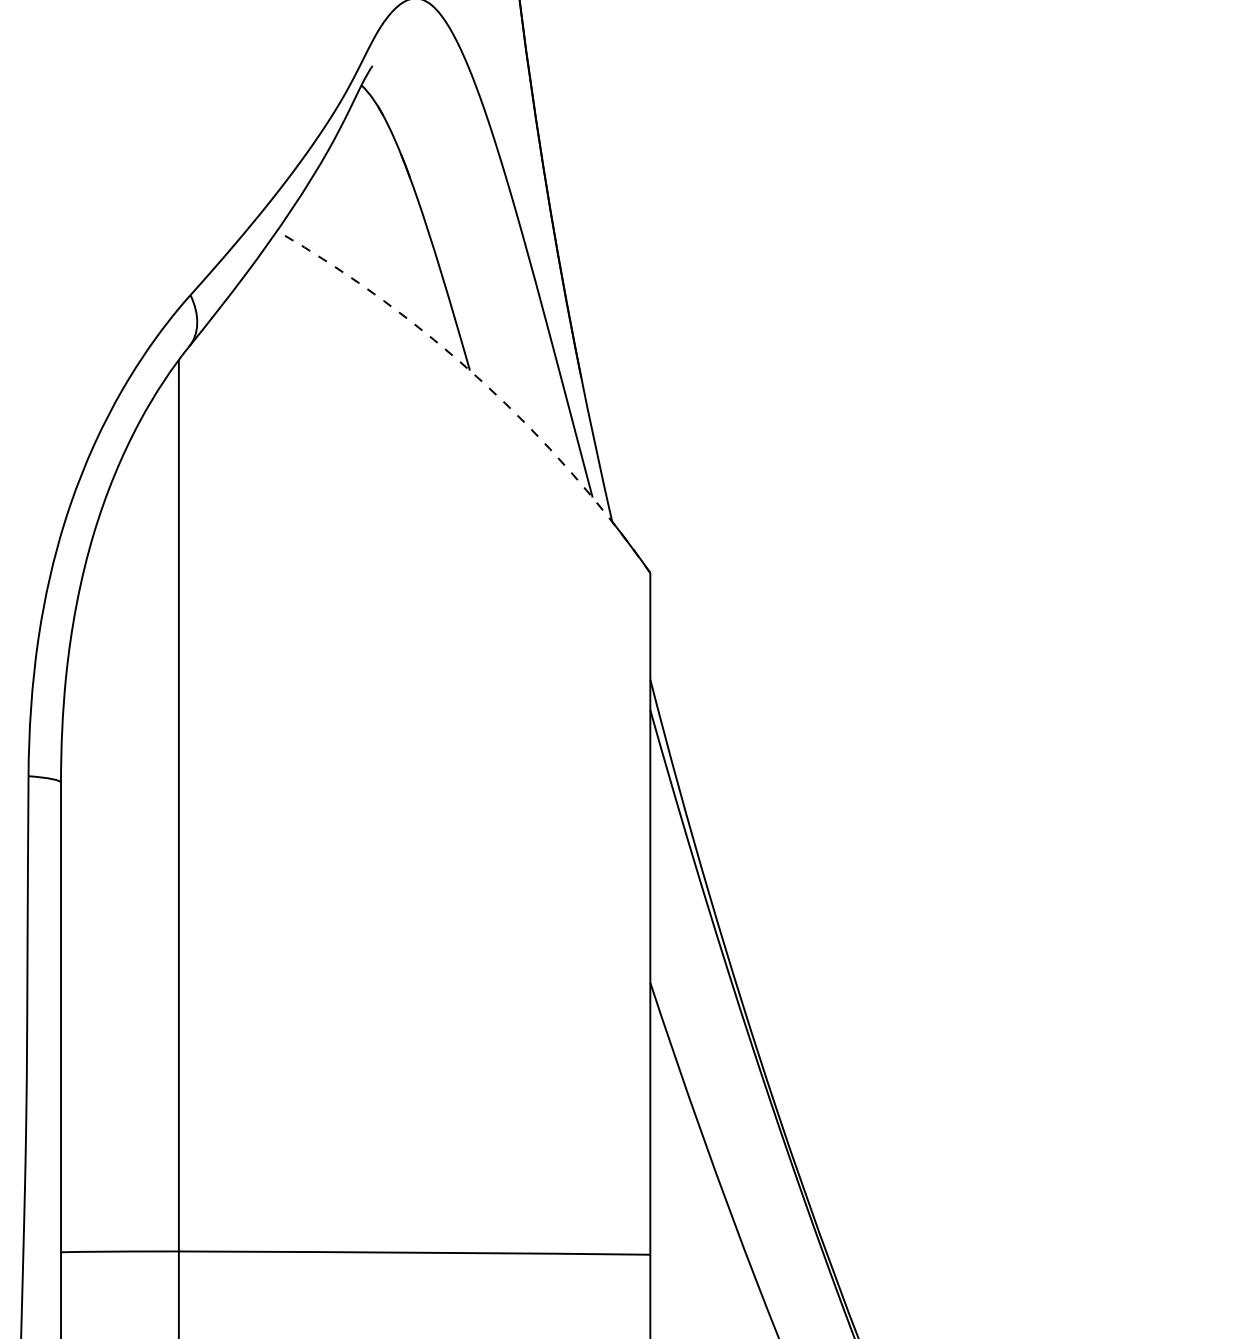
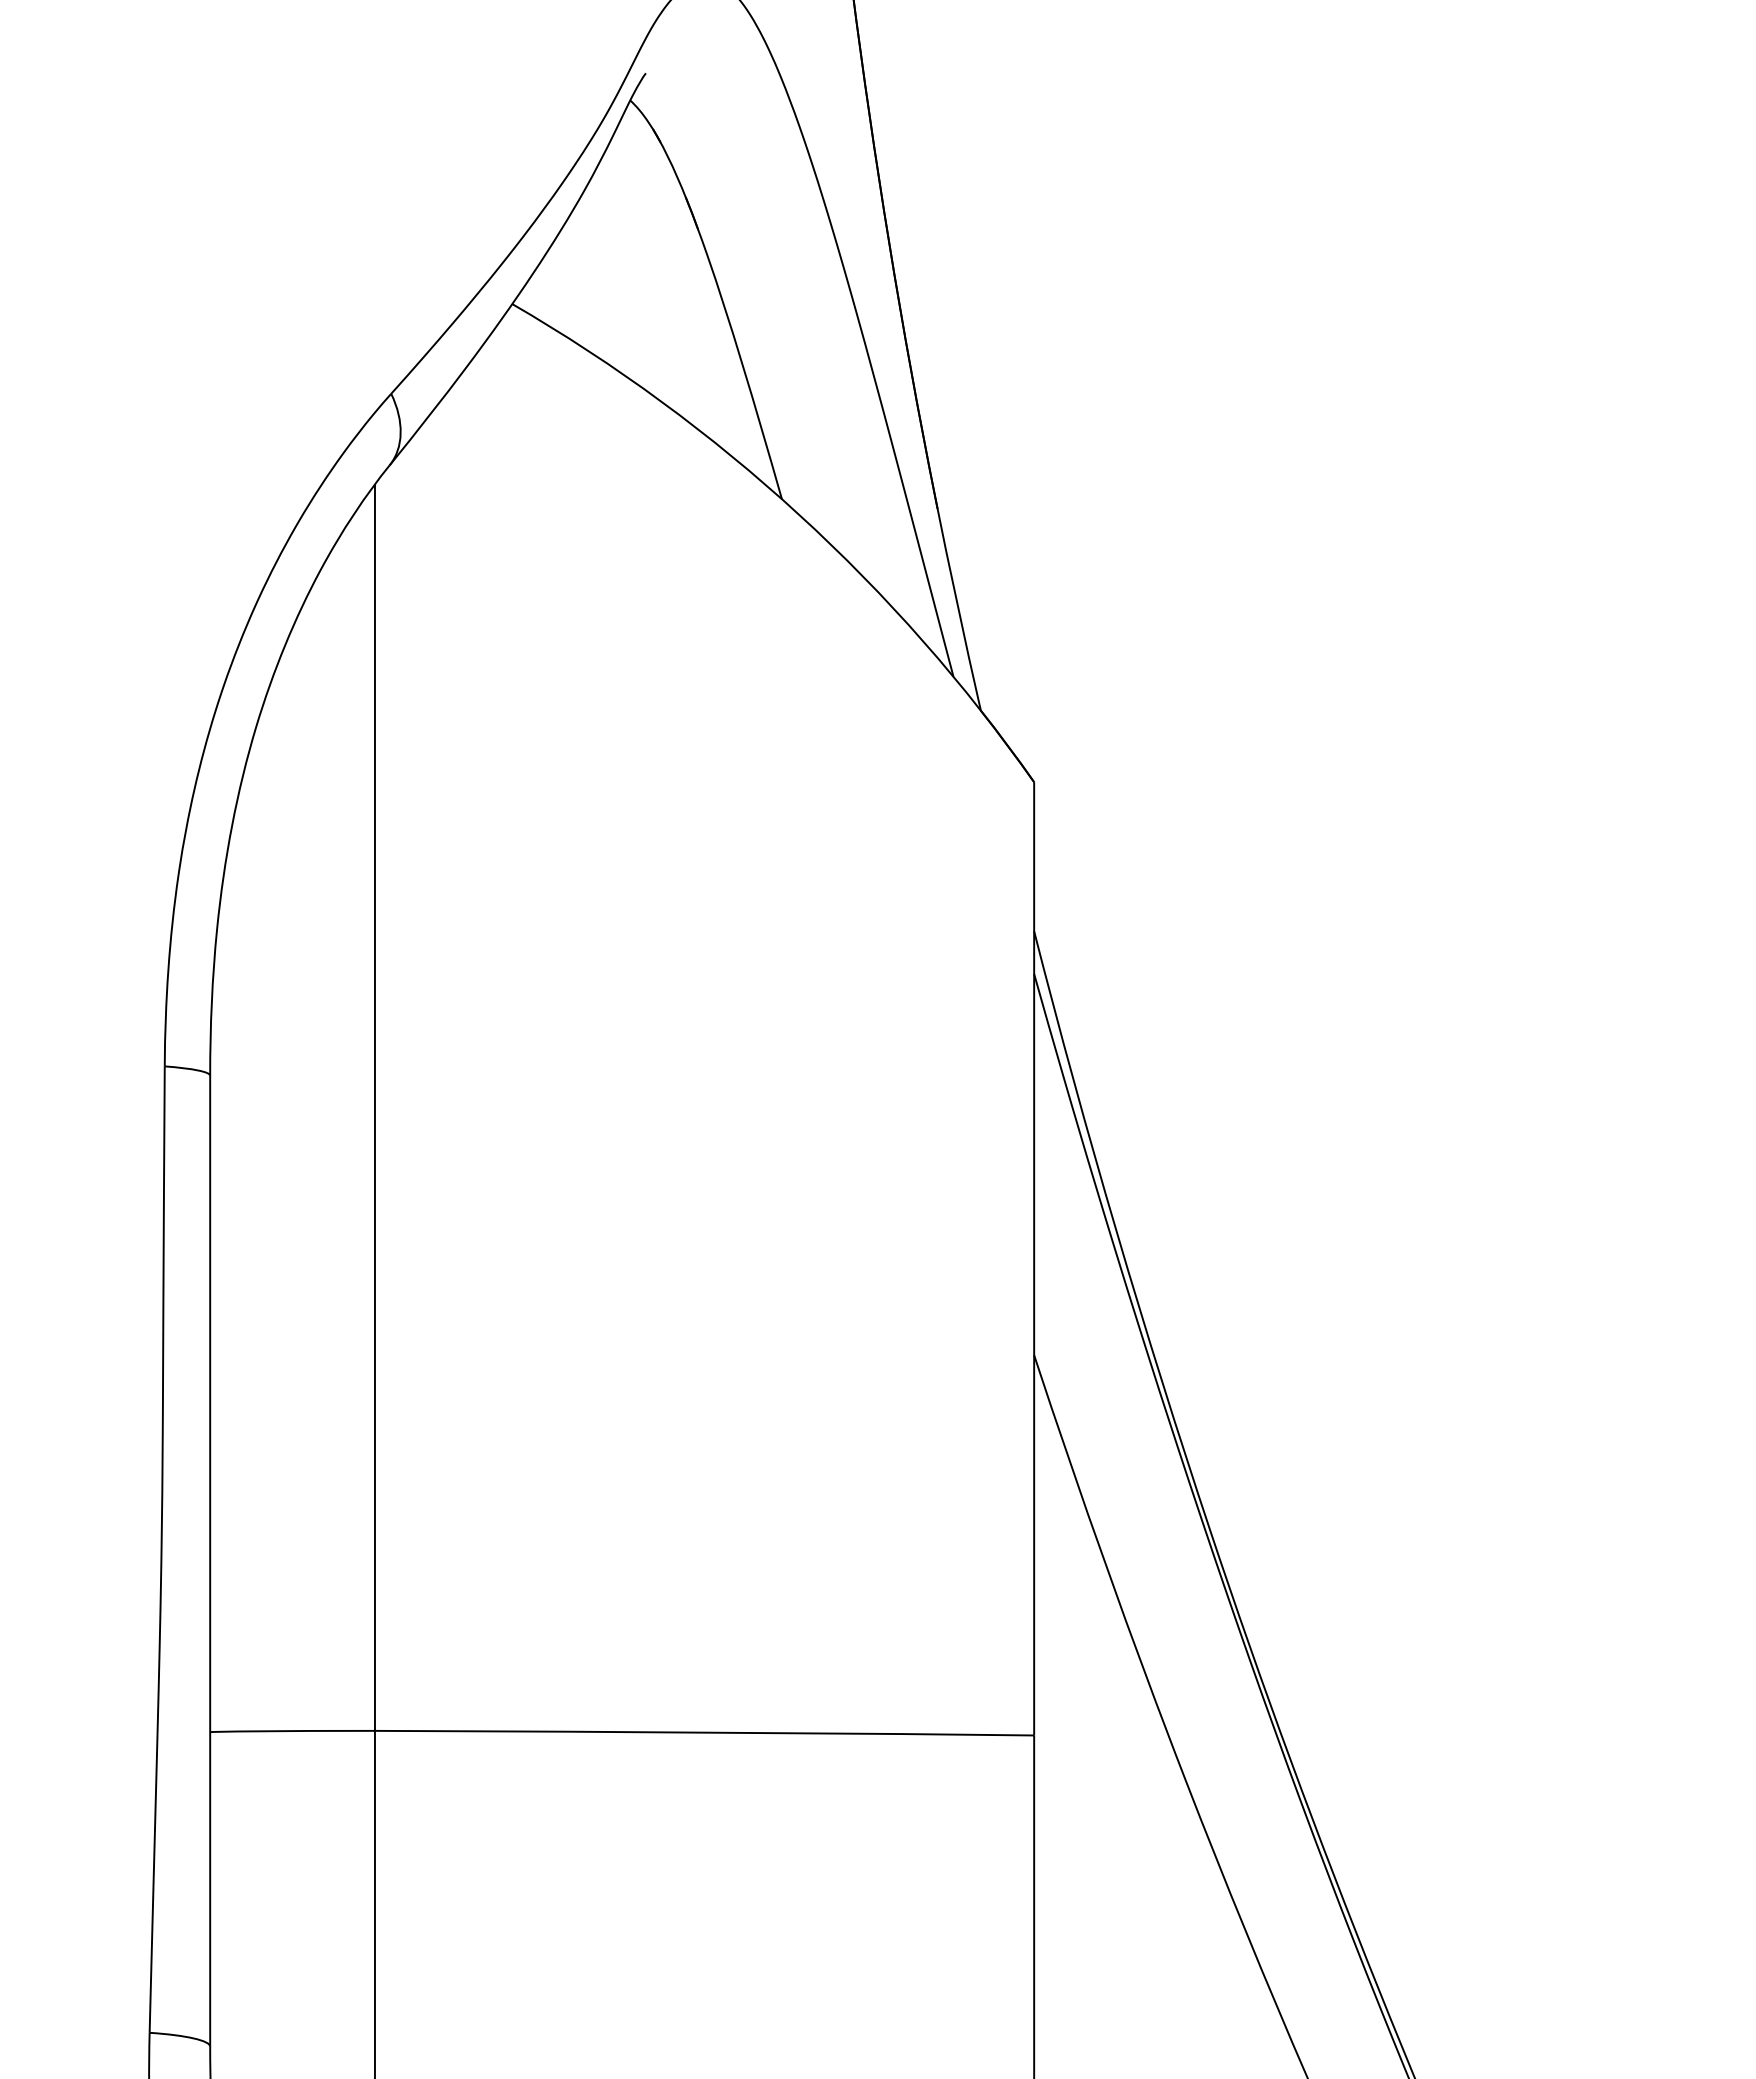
arc: (482, 381) -> (799, 514), dashed -> solid

